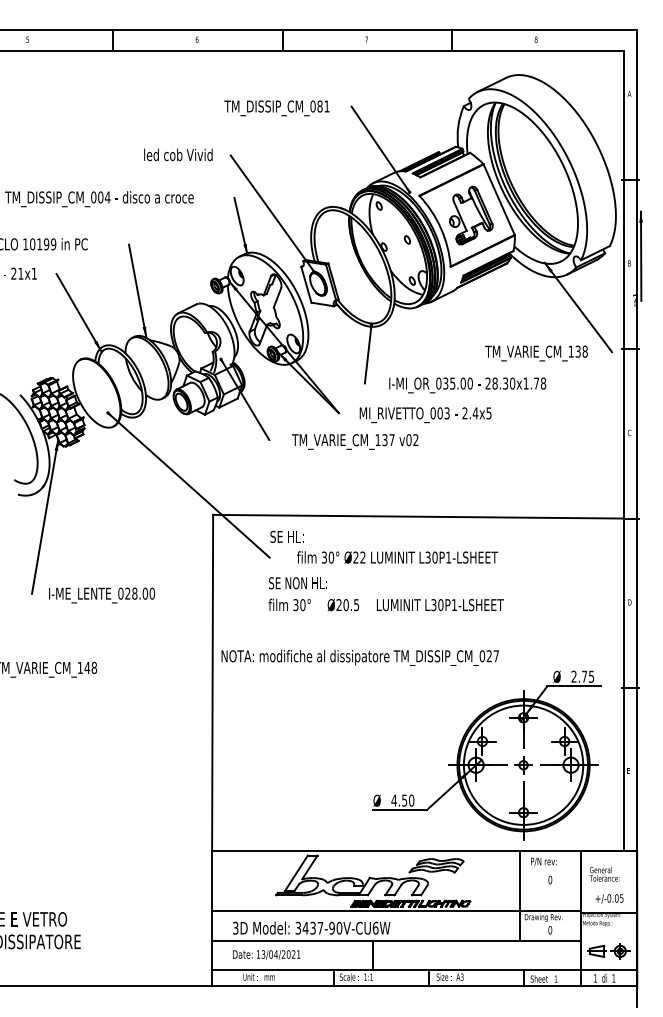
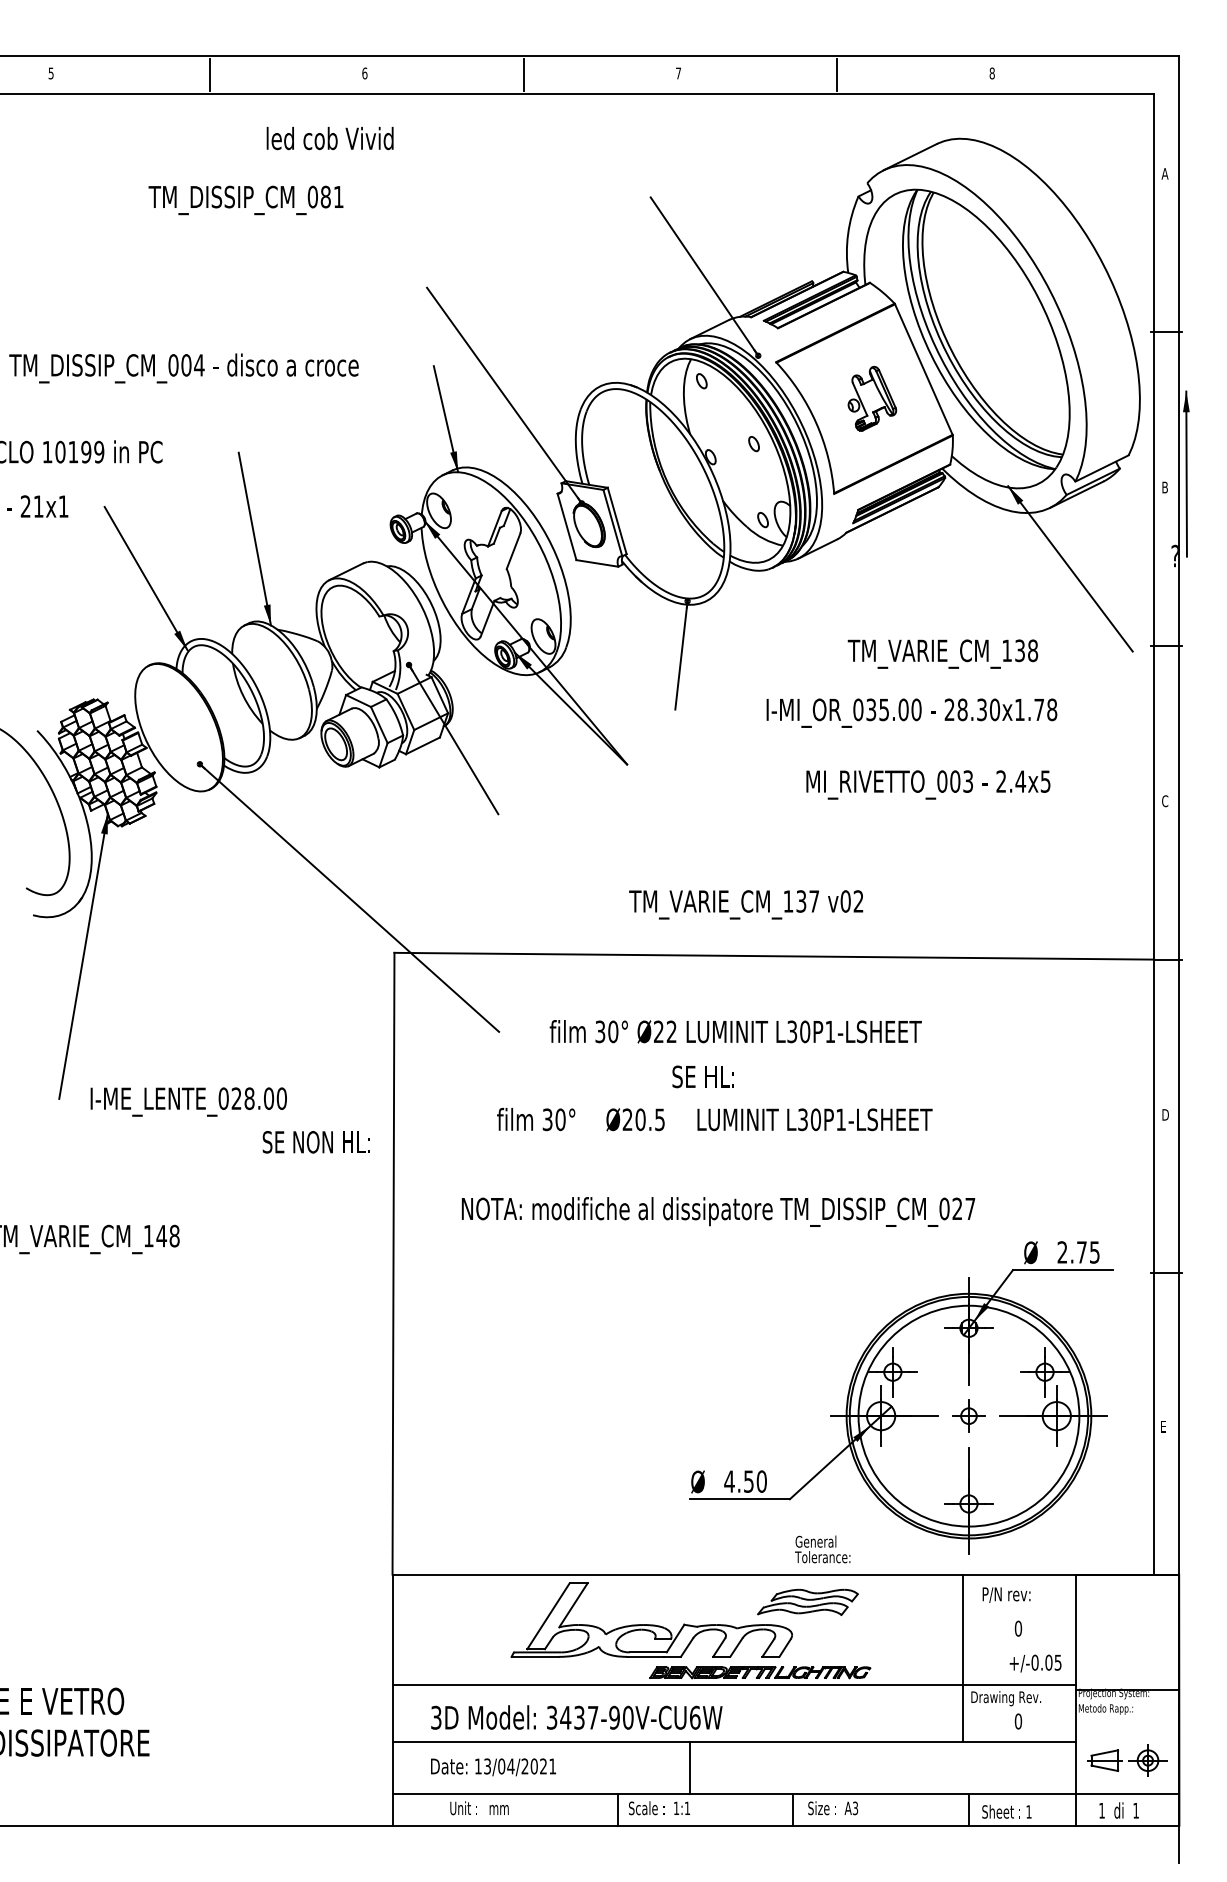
text: (276, 108) -> (245, 200), moved
text: (178, 154) -> (330, 137), moved
part: (471, 215) -> (872, 398), size x0.6
text: (536, 353) -> (942, 654), moved
text: (467, 385) -> (911, 713), moved
text: (425, 415) -> (928, 785), moved
text: (355, 441) -> (746, 903), moved
text: (286, 536) -> (702, 1076), moved
text: (297, 583) -> (315, 1142), moved
text: (359, 657) -> (717, 1211), moved
text: (604, 873) -> (822, 1548), moved
text: (609, 898) -> (1035, 1662), moved

